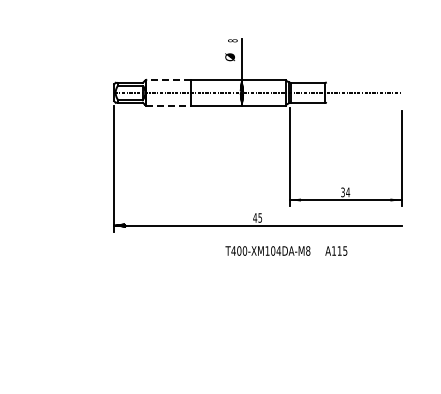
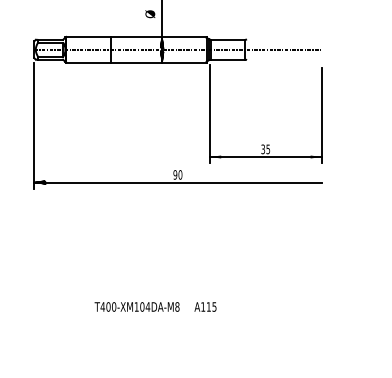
line: (168, 80) -> (88, 37), dashed -> solid
line: (169, 105) -> (89, 62), dashed -> solid
text: (348, 192) -> (268, 149), 34 -> 35
text: (257, 217) -> (177, 174), 45 -> 90
text: (286, 250) -> (155, 306), moved

